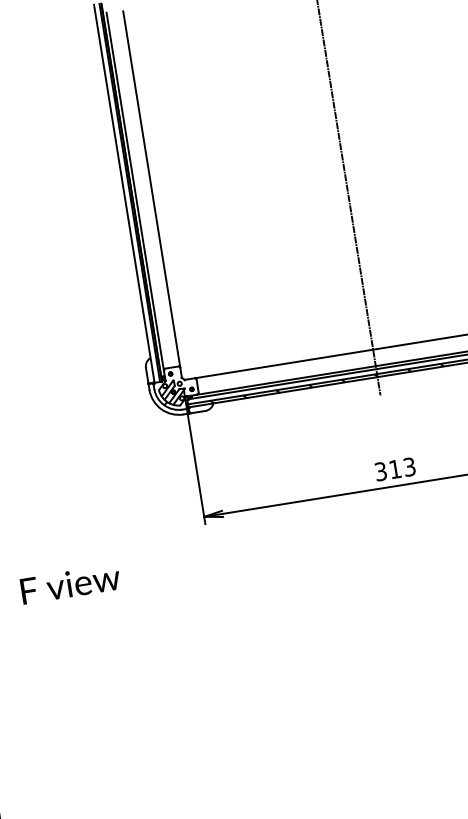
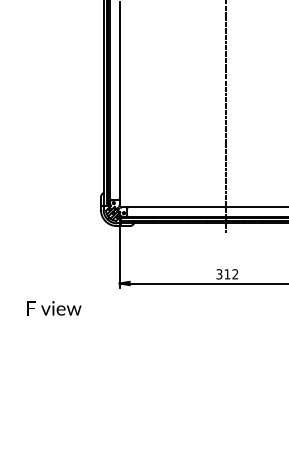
text: (409, 467) -> (235, 274), 313 -> 312
text: (71, 584) -> (54, 308), moved

